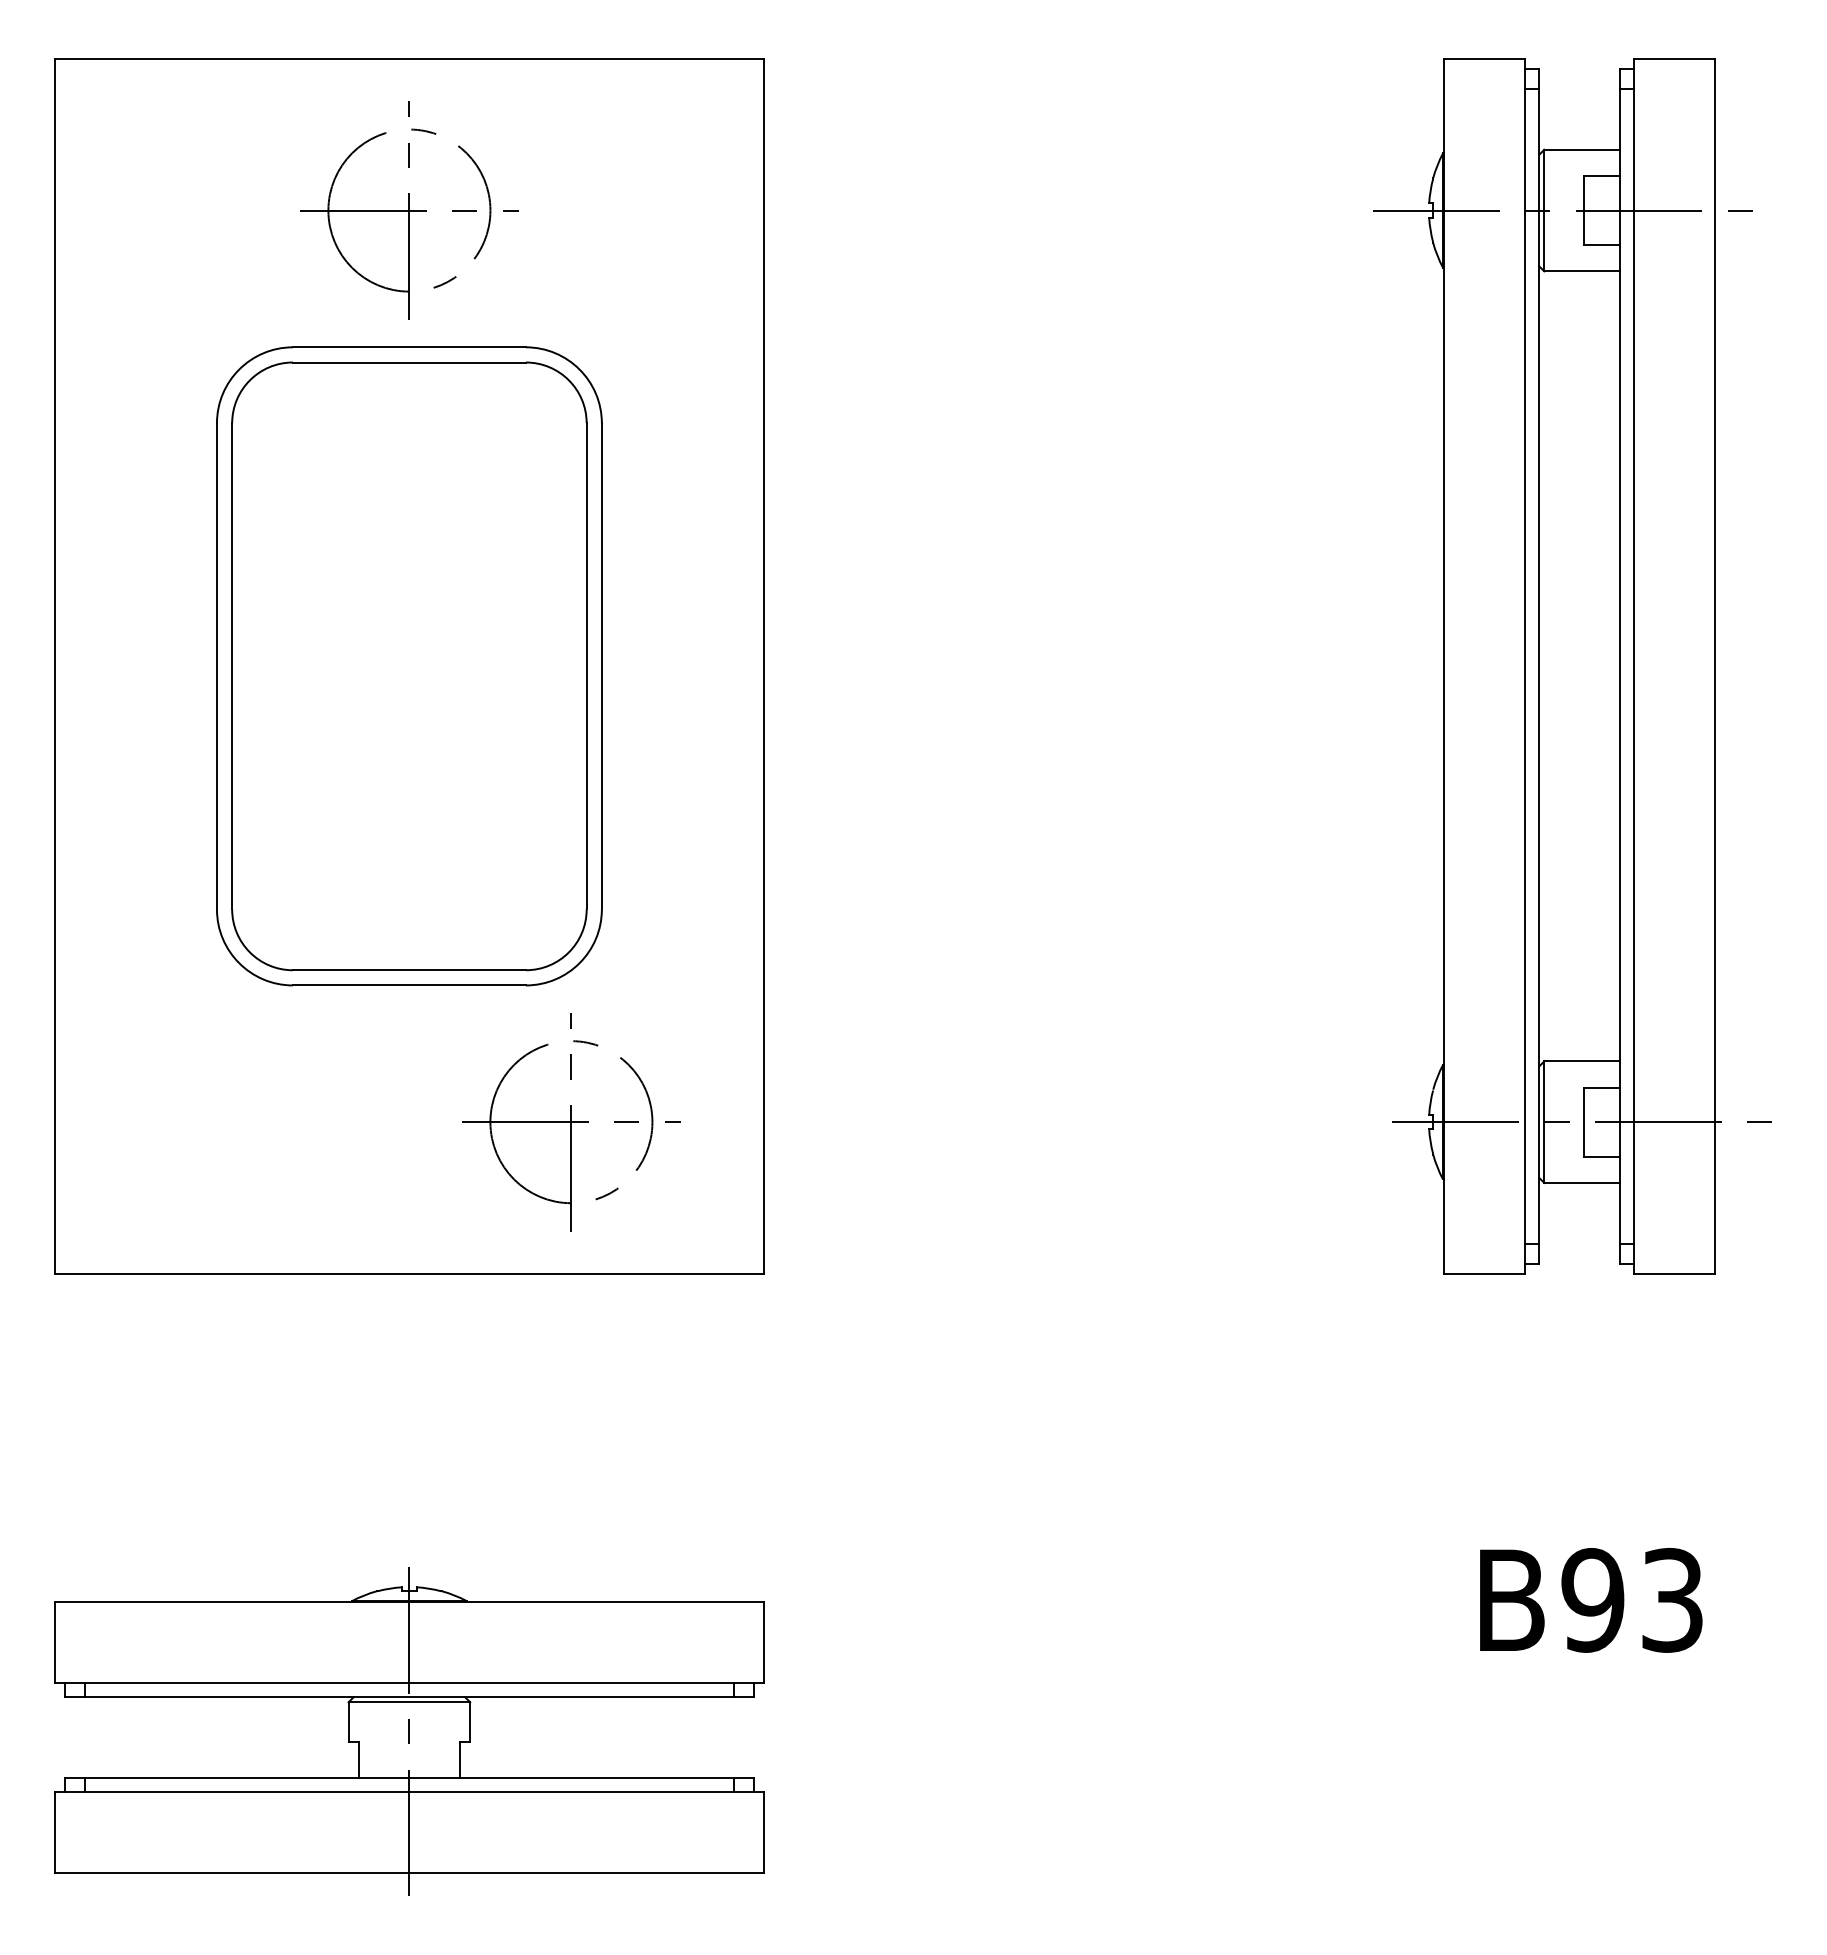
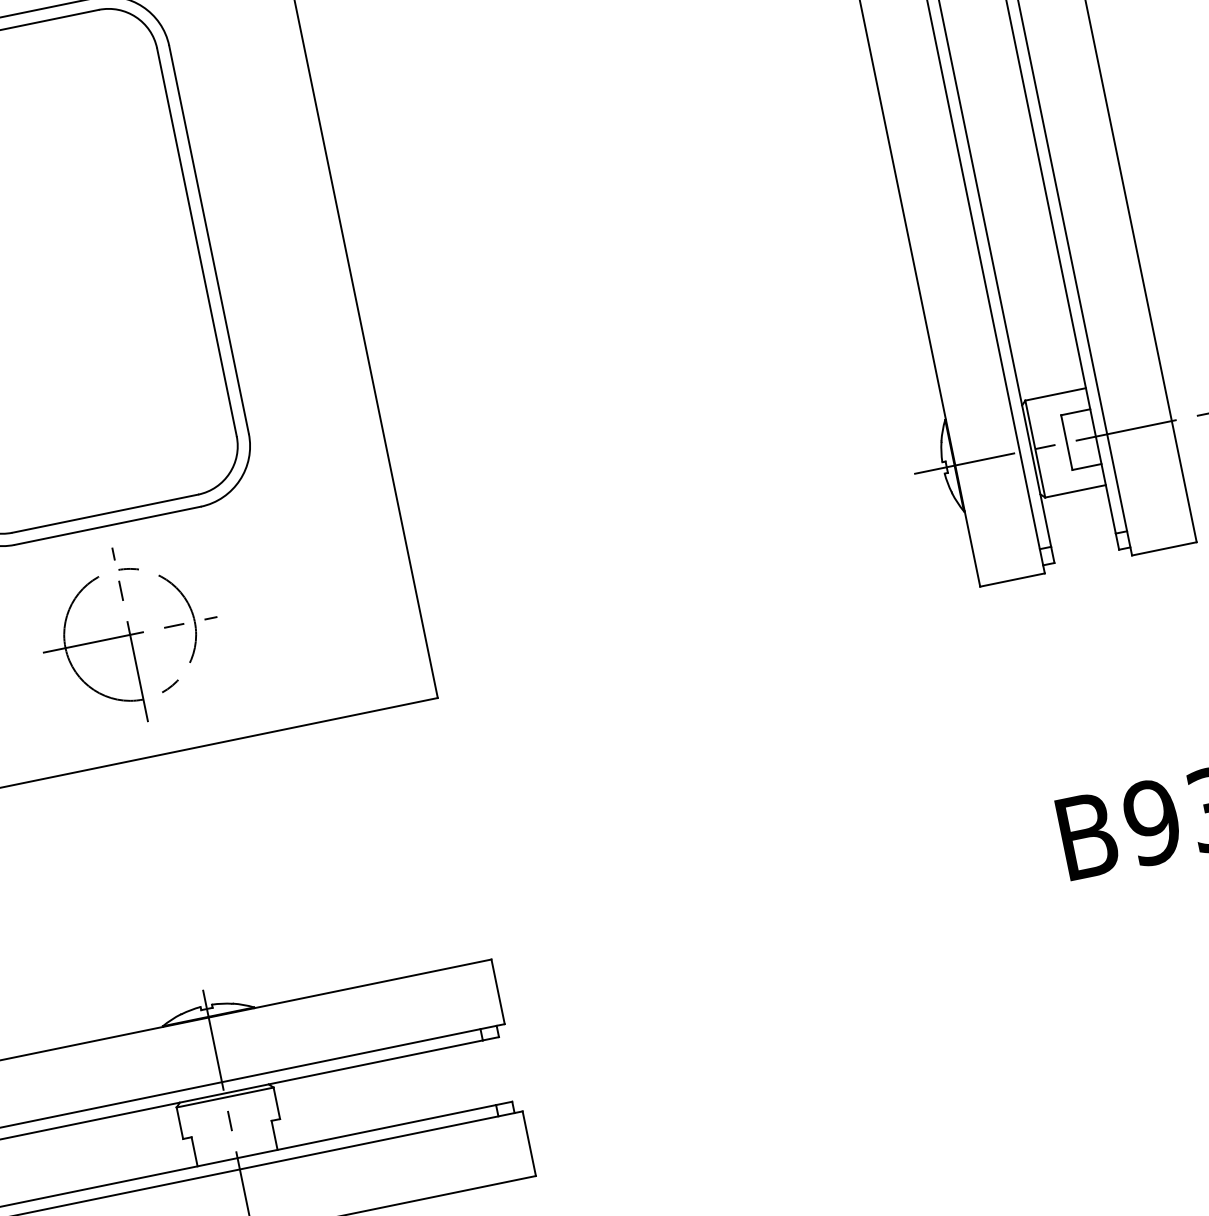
part: (571, 1122) -> (130, 635), moved

